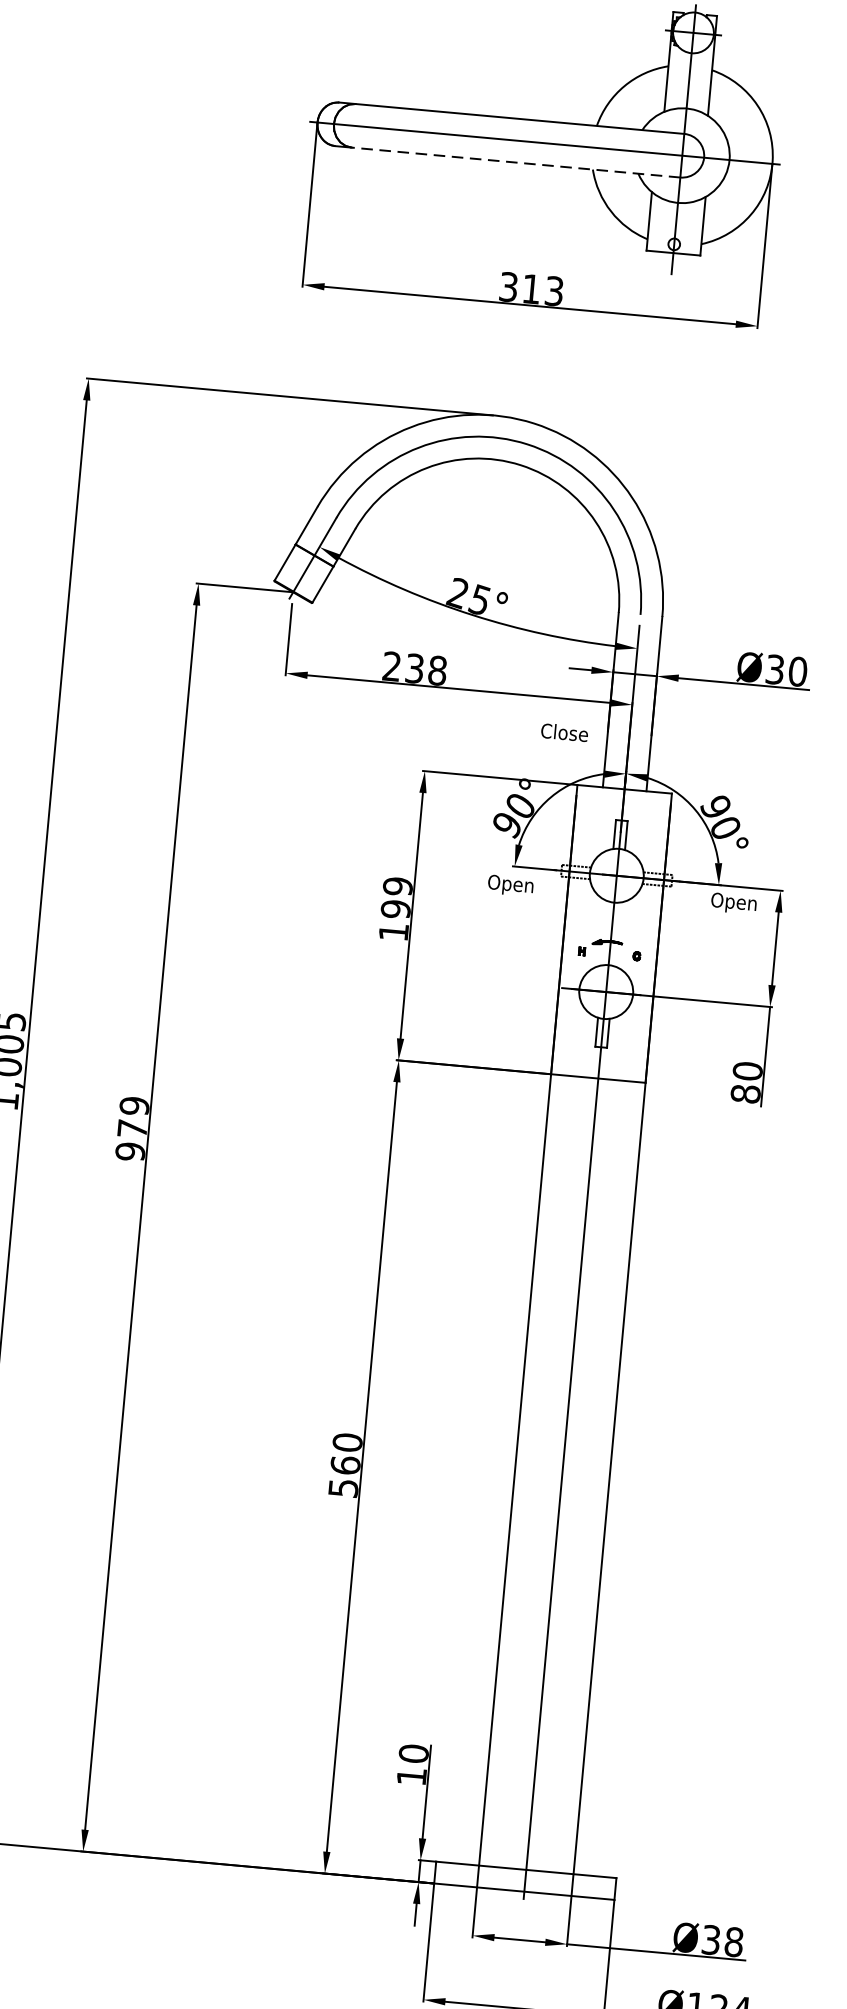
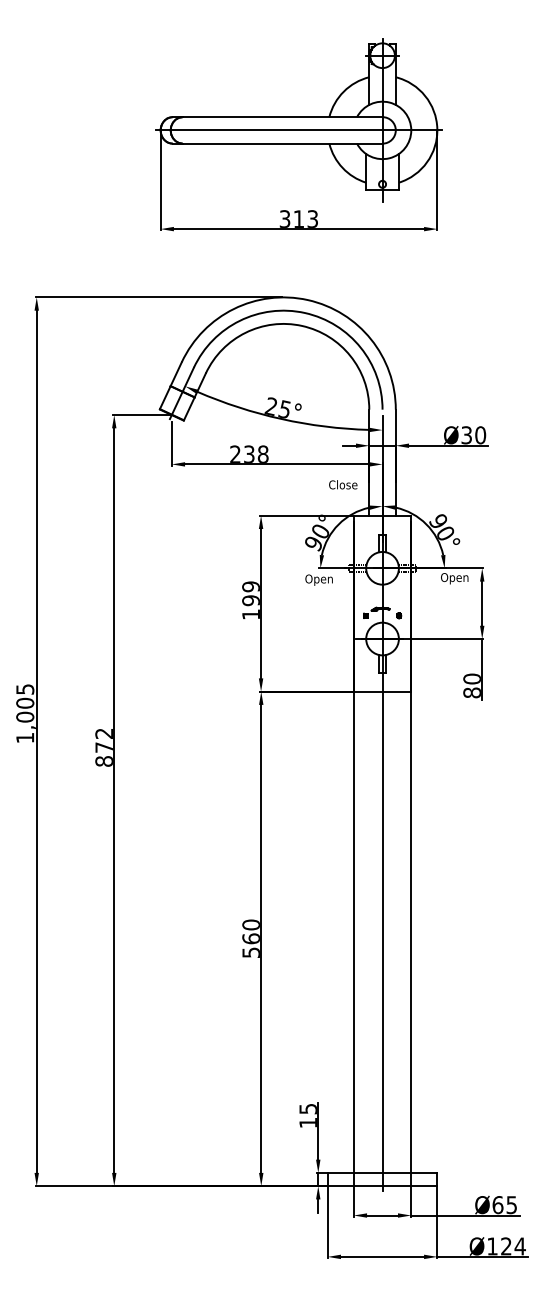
line: (515, 162) -> (282, 143), dashed -> solid
text: (131, 1128) -> (103, 747), 979 -> 872
text: (412, 1752) -> (307, 1108), 10 -> 15
text: (721, 1941) -> (504, 1205), Ø38 -> Ø65

